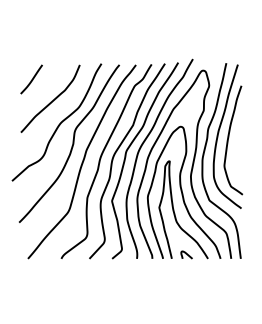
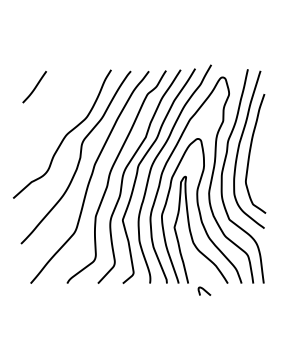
curve: (52, 99) -> (57, 109), removed
curve: (186, 254) -> (204, 290), moved

